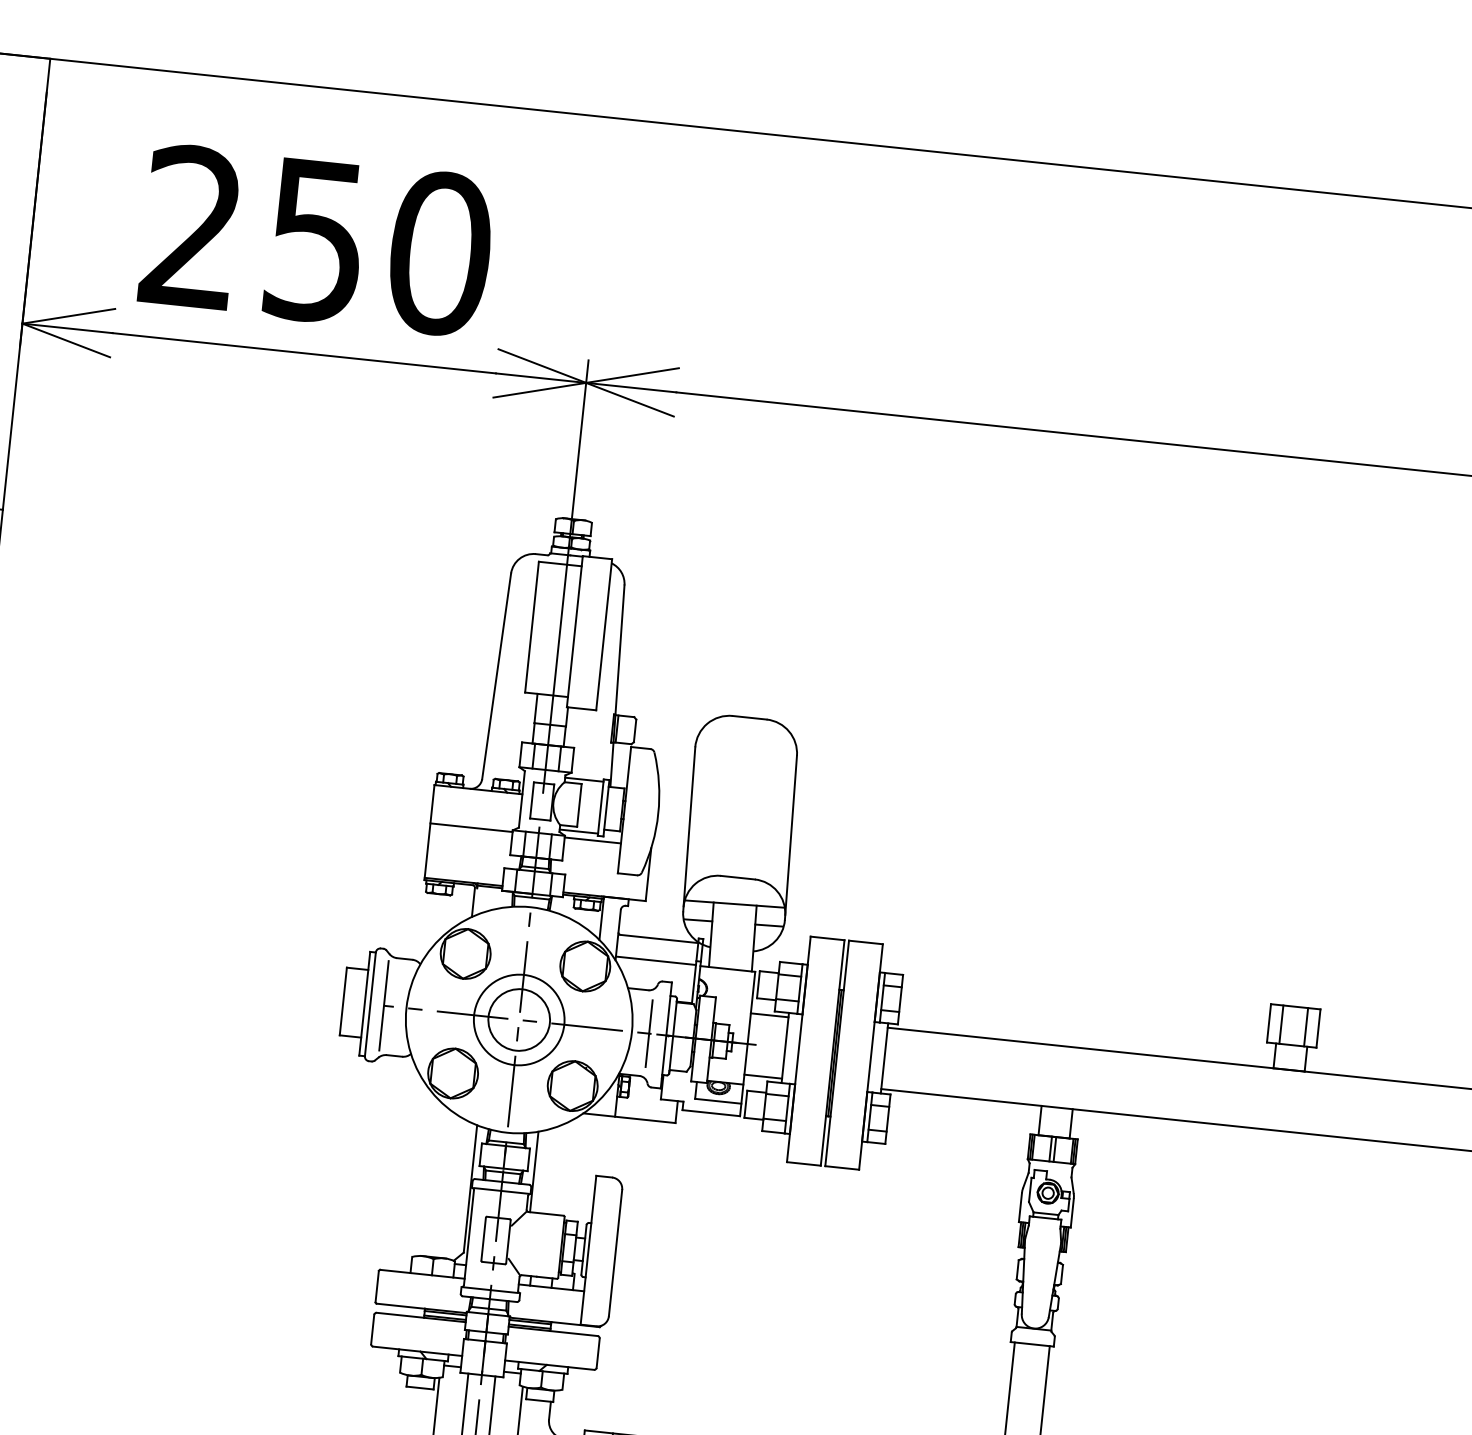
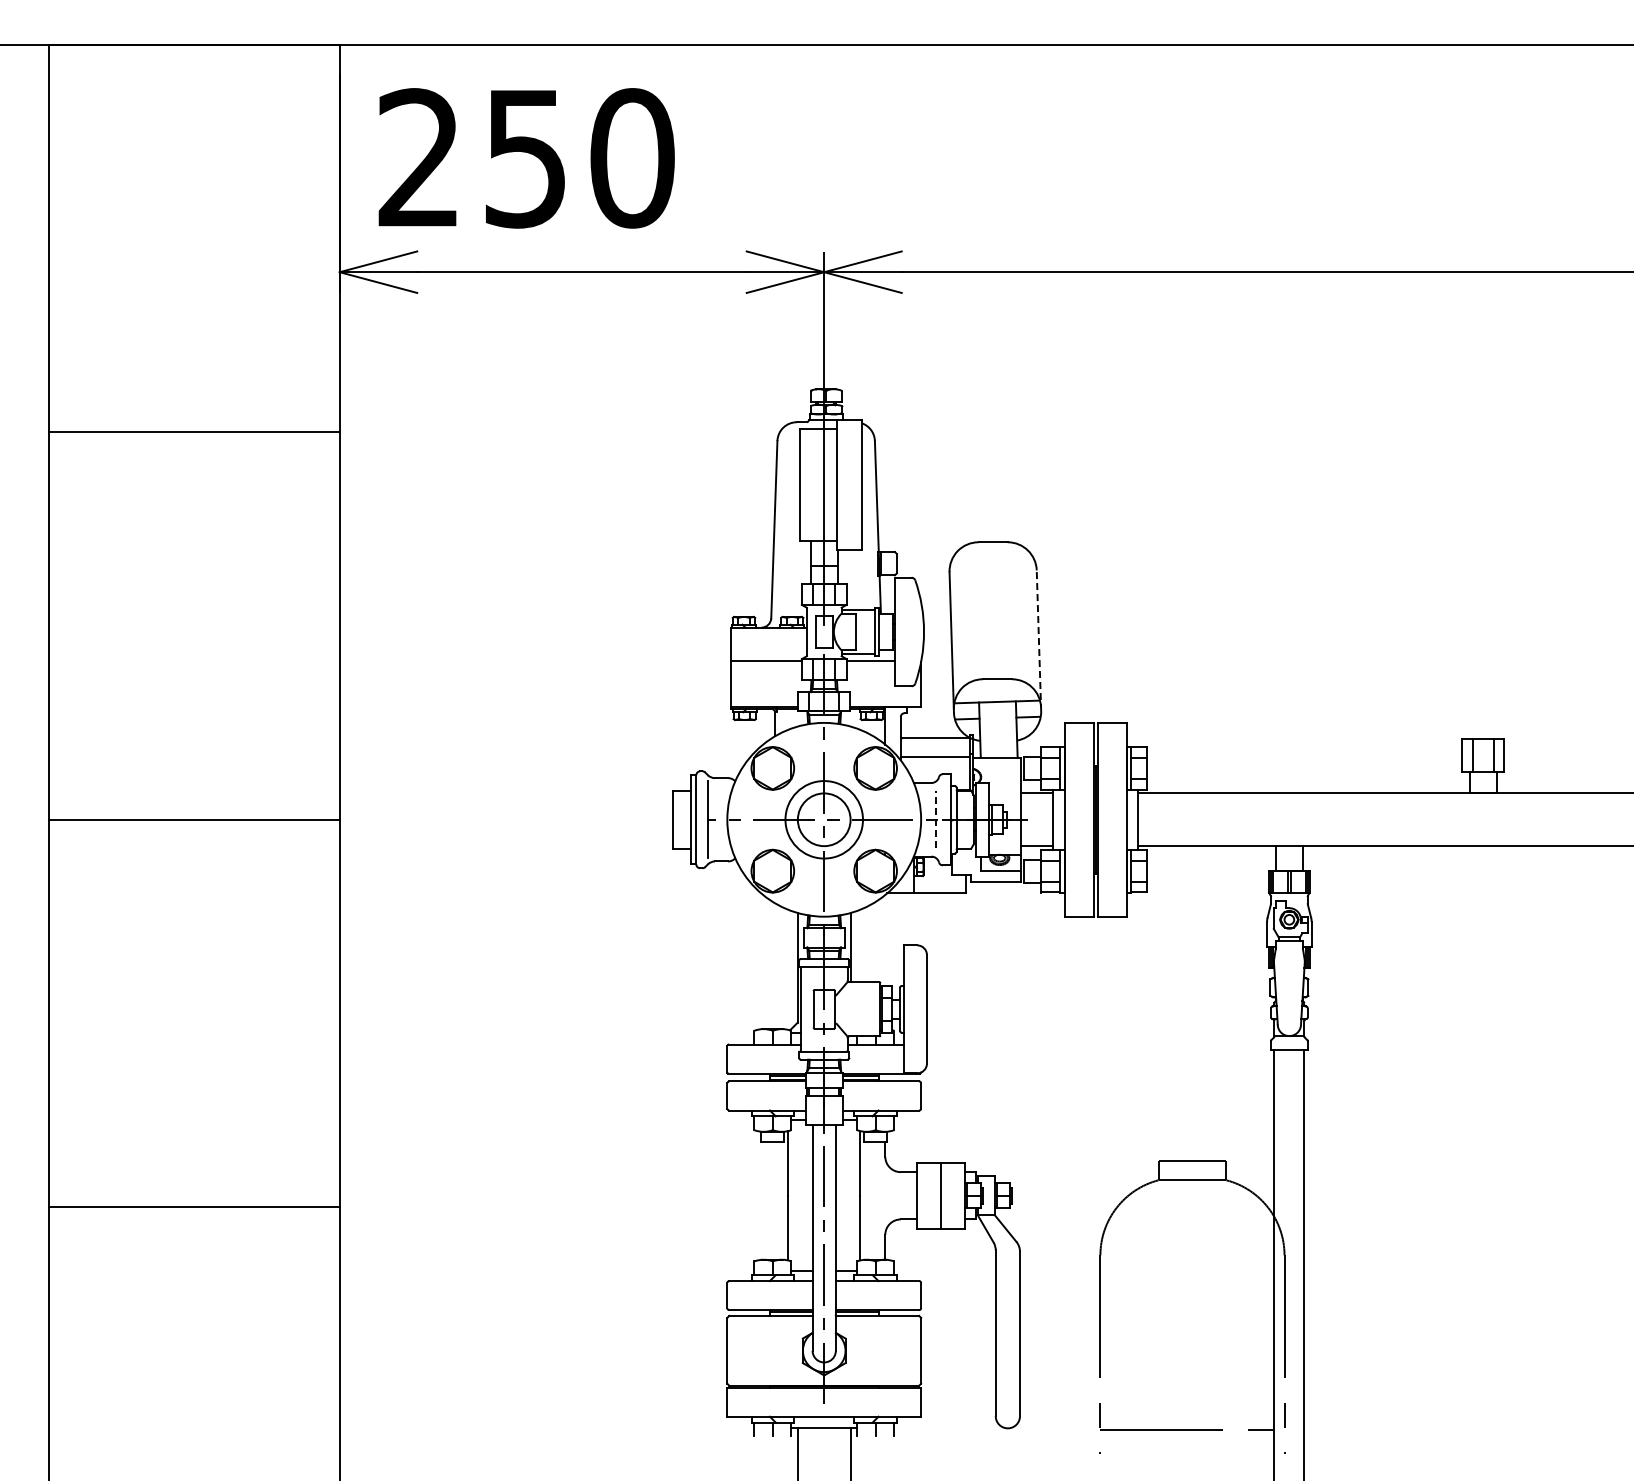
text: (316, 240) -> (526, 158), moved
line: (790, 837) -> (1038, 640), solid -> dashed
line: (648, 1033) -> (935, 819), solid -> dashed

